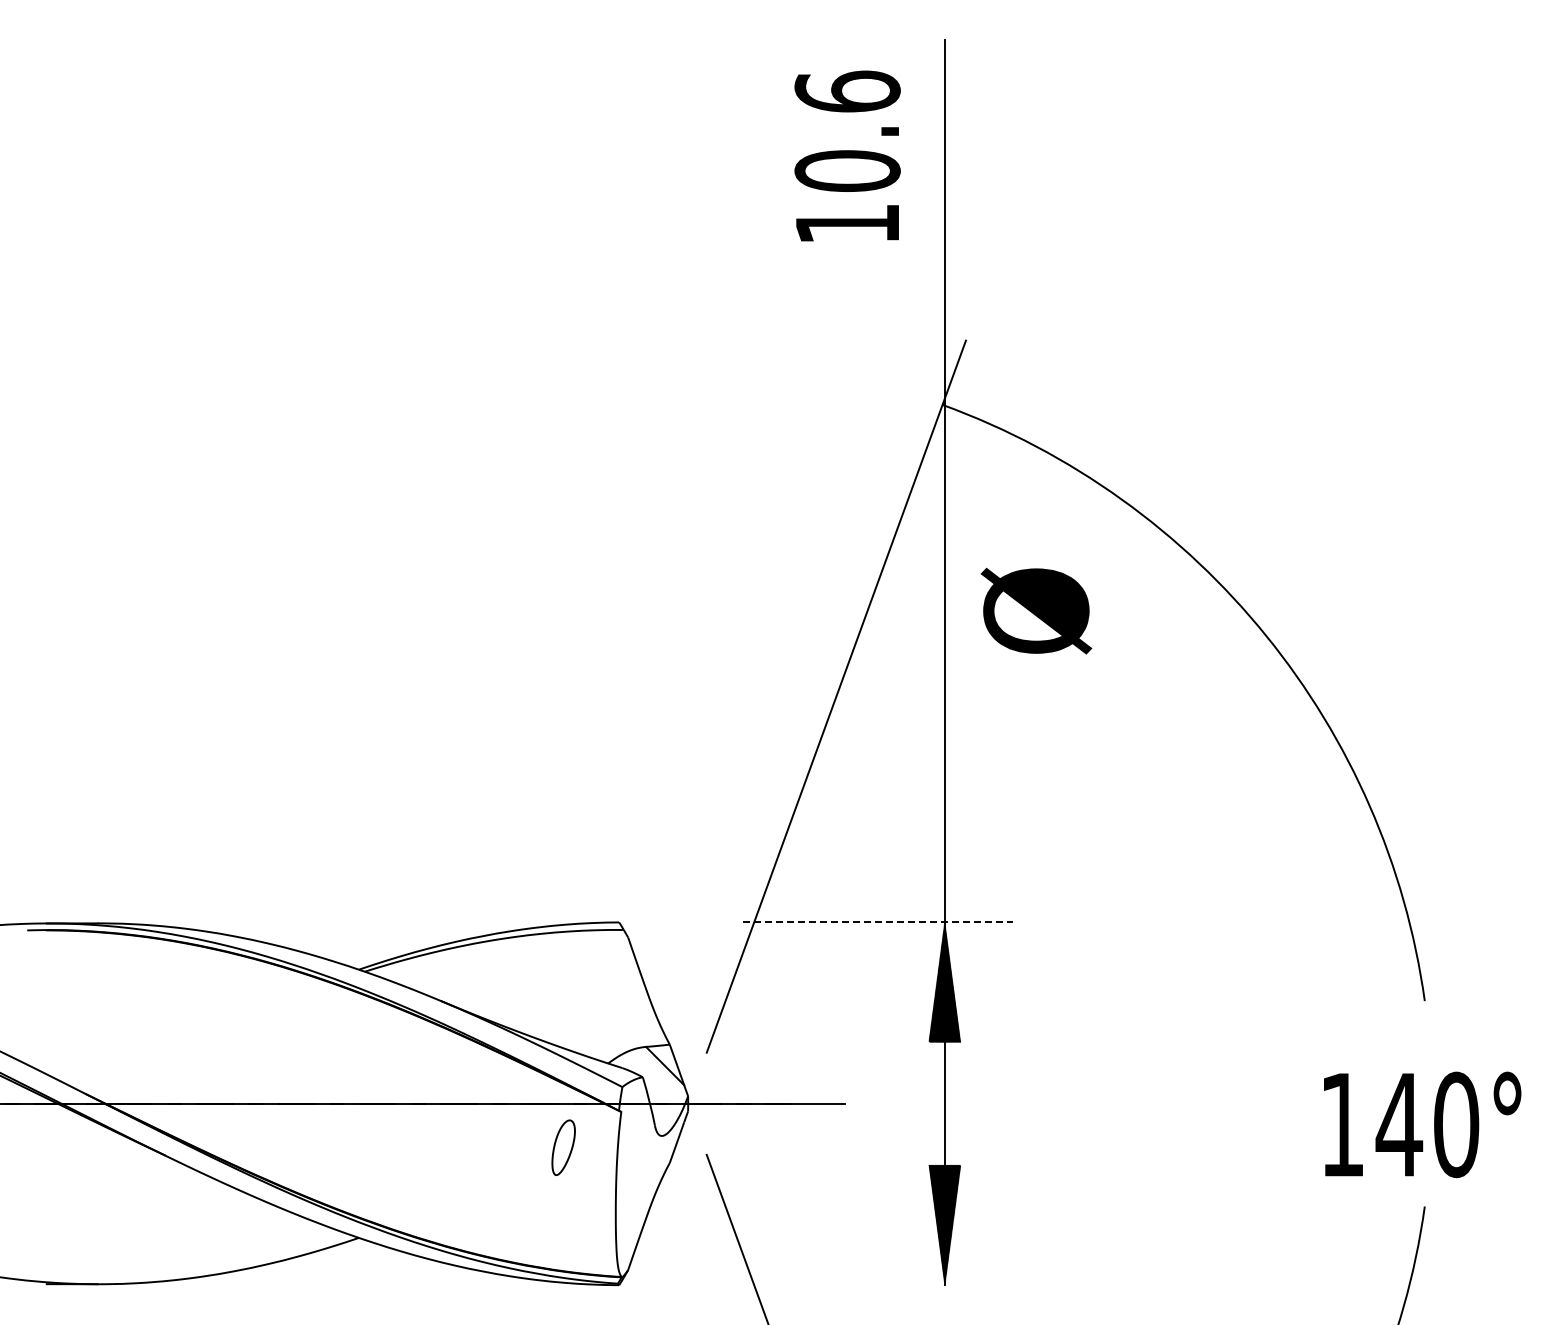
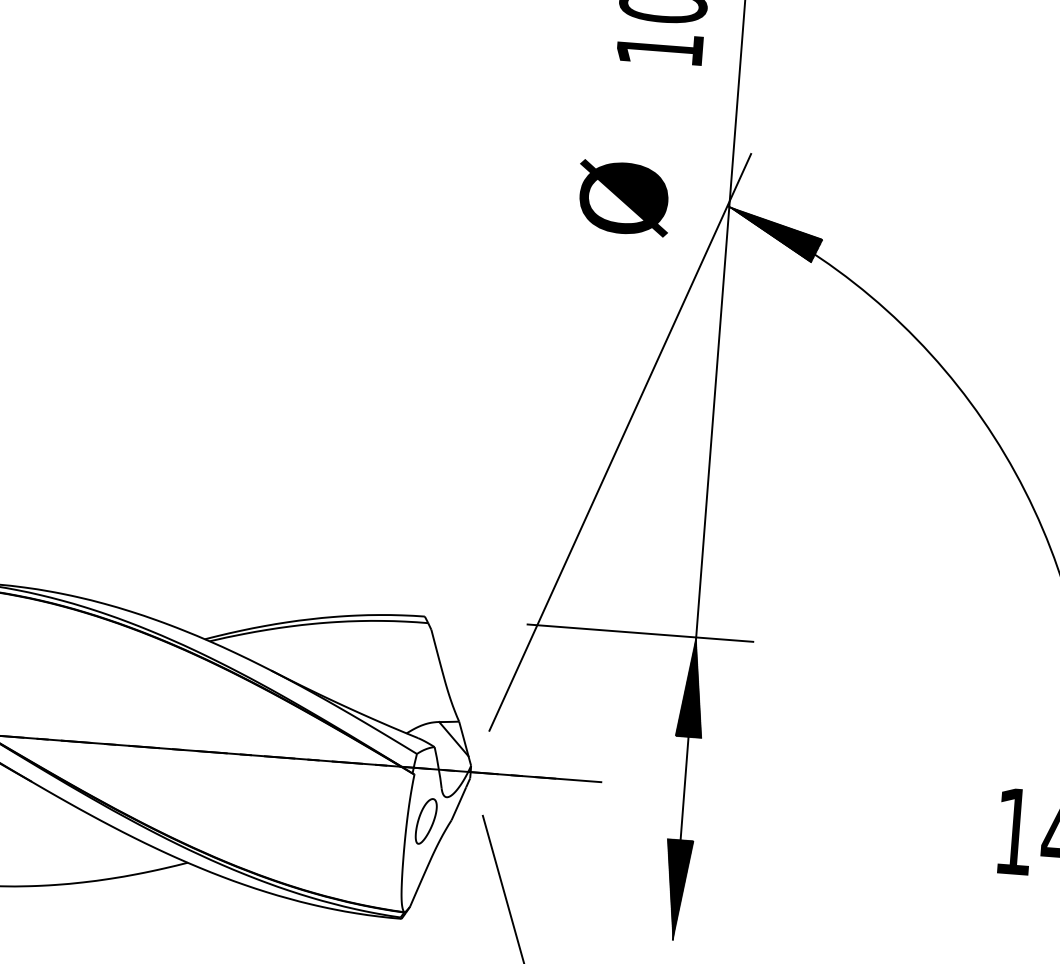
hatch: (1000, 434) -> (773, 234), added
text: (1036, 610) -> (624, 197), moved
line: (878, 922) -> (640, 633), dashed -> solid
part: (563, 1147) -> (426, 821), moved

